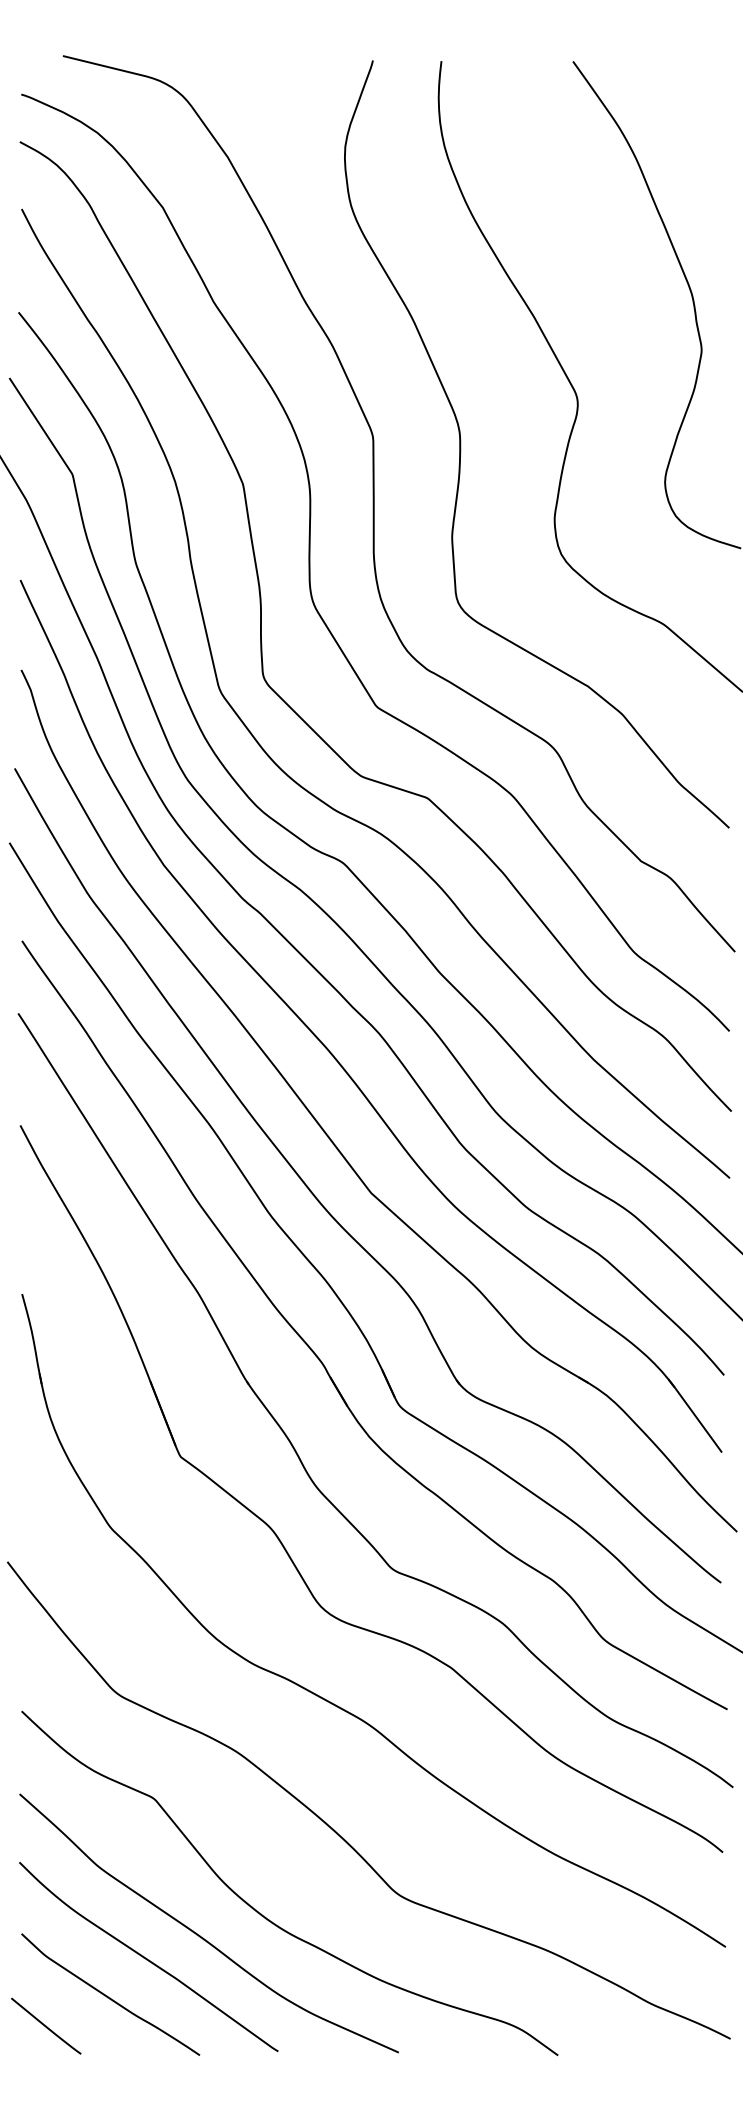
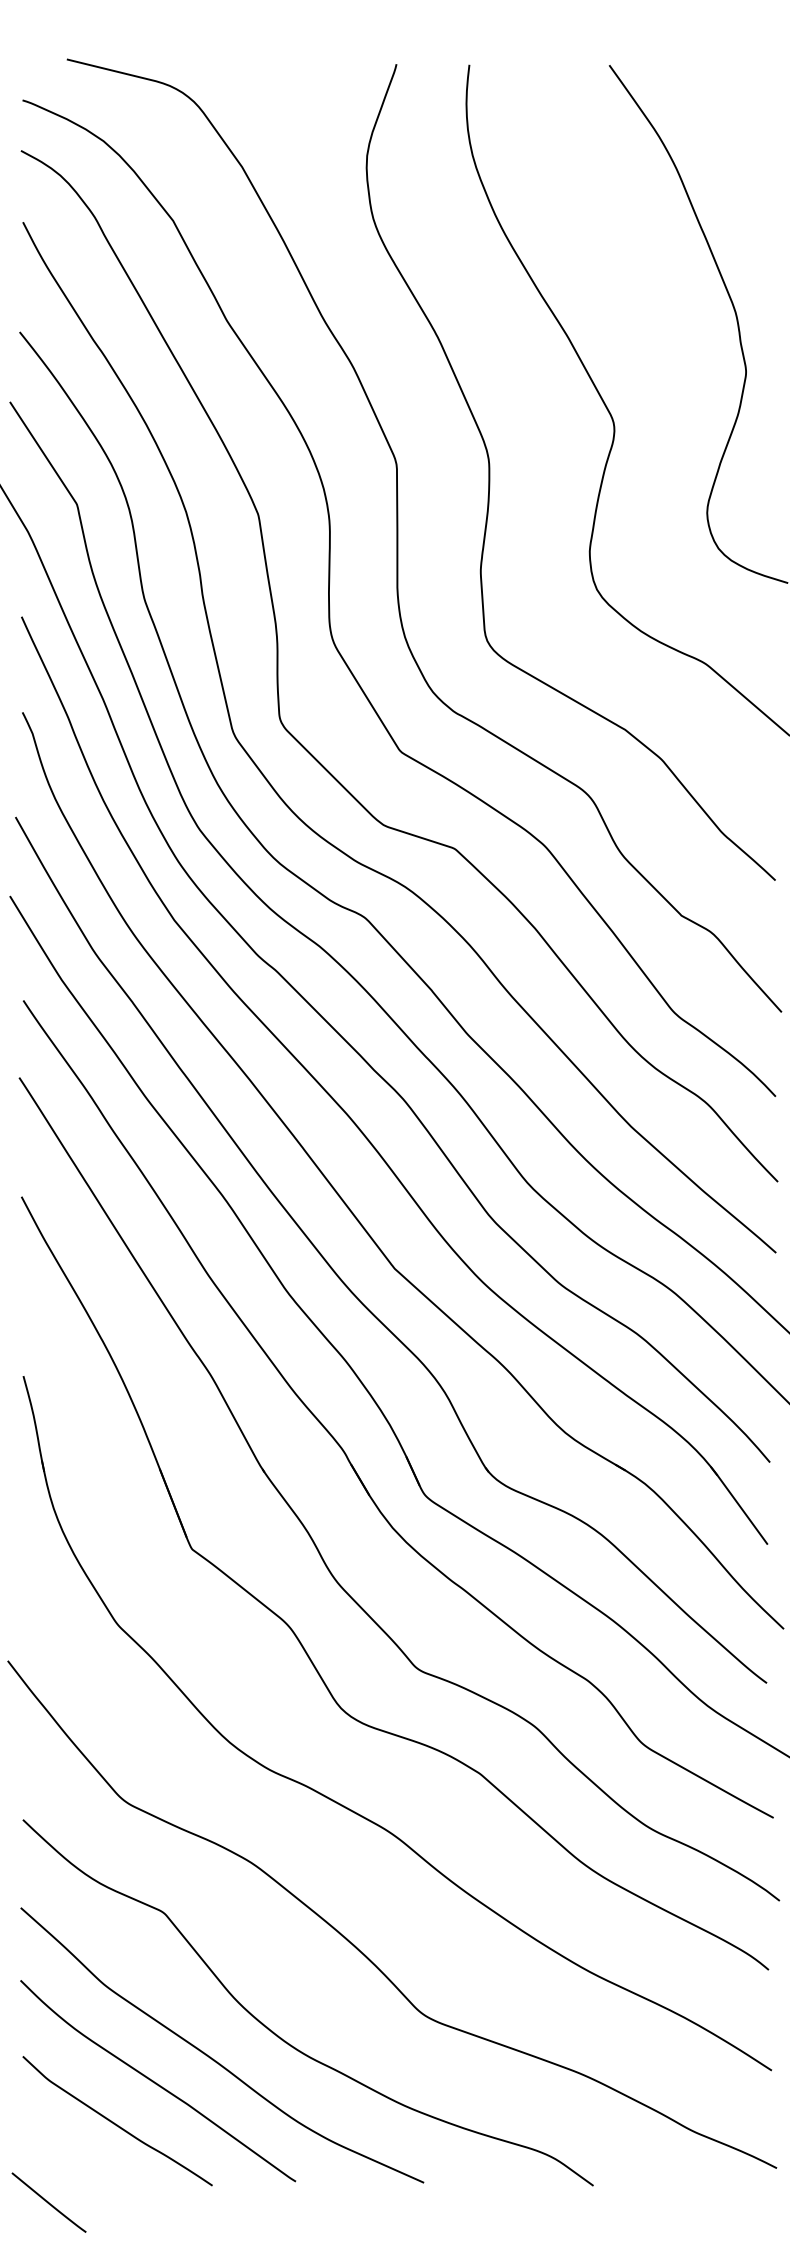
line: (45, 2026) -> (48, 2202), moved

